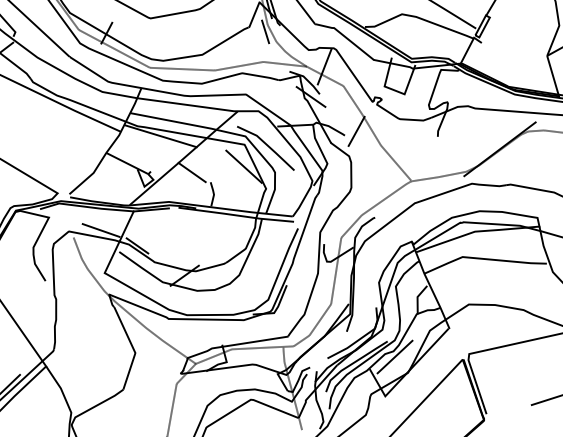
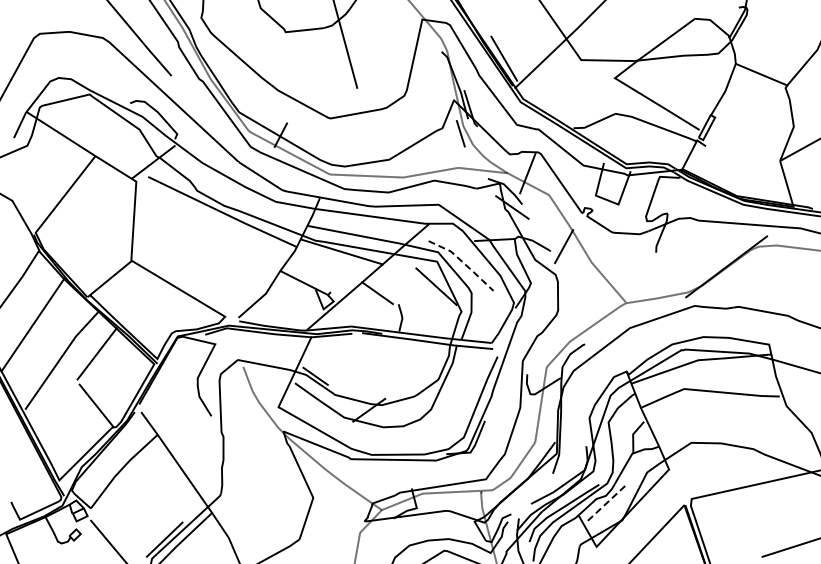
line: (267, 145) -> (463, 262), solid -> dashed
line: (101, 230) -> (274, 358), removed
line: (394, 357) -> (607, 502), solid -> dashed

